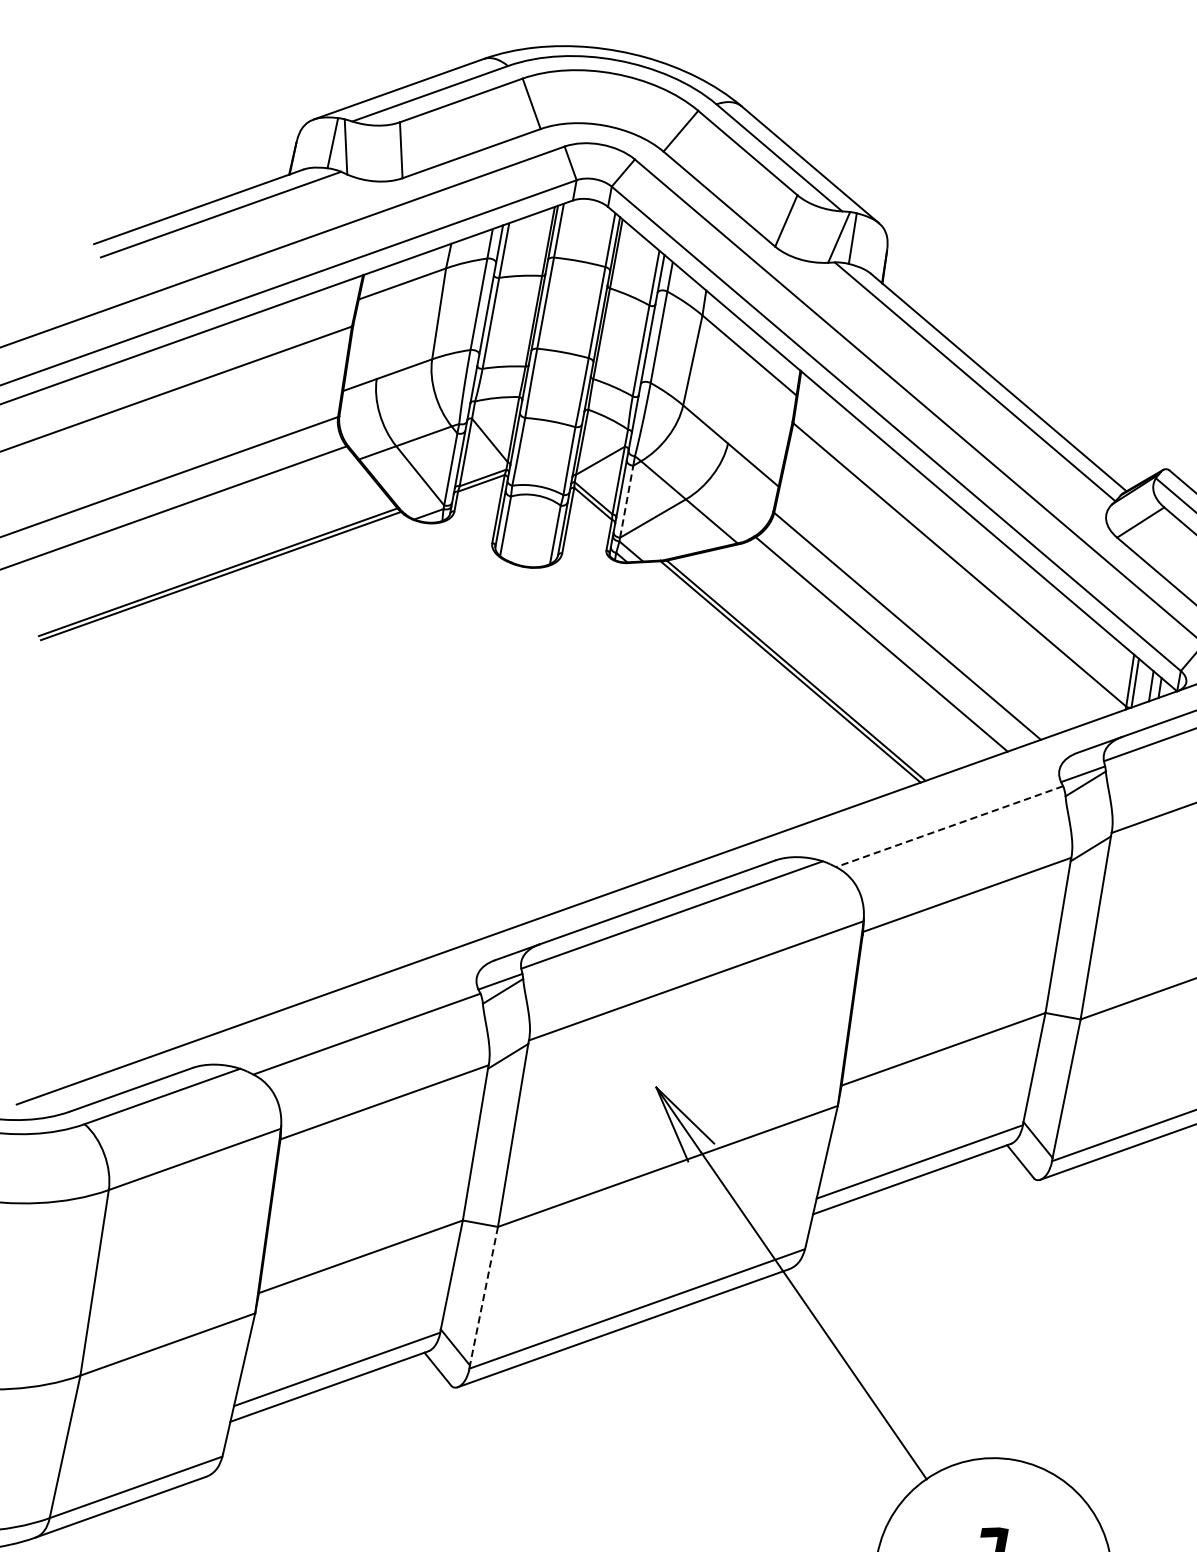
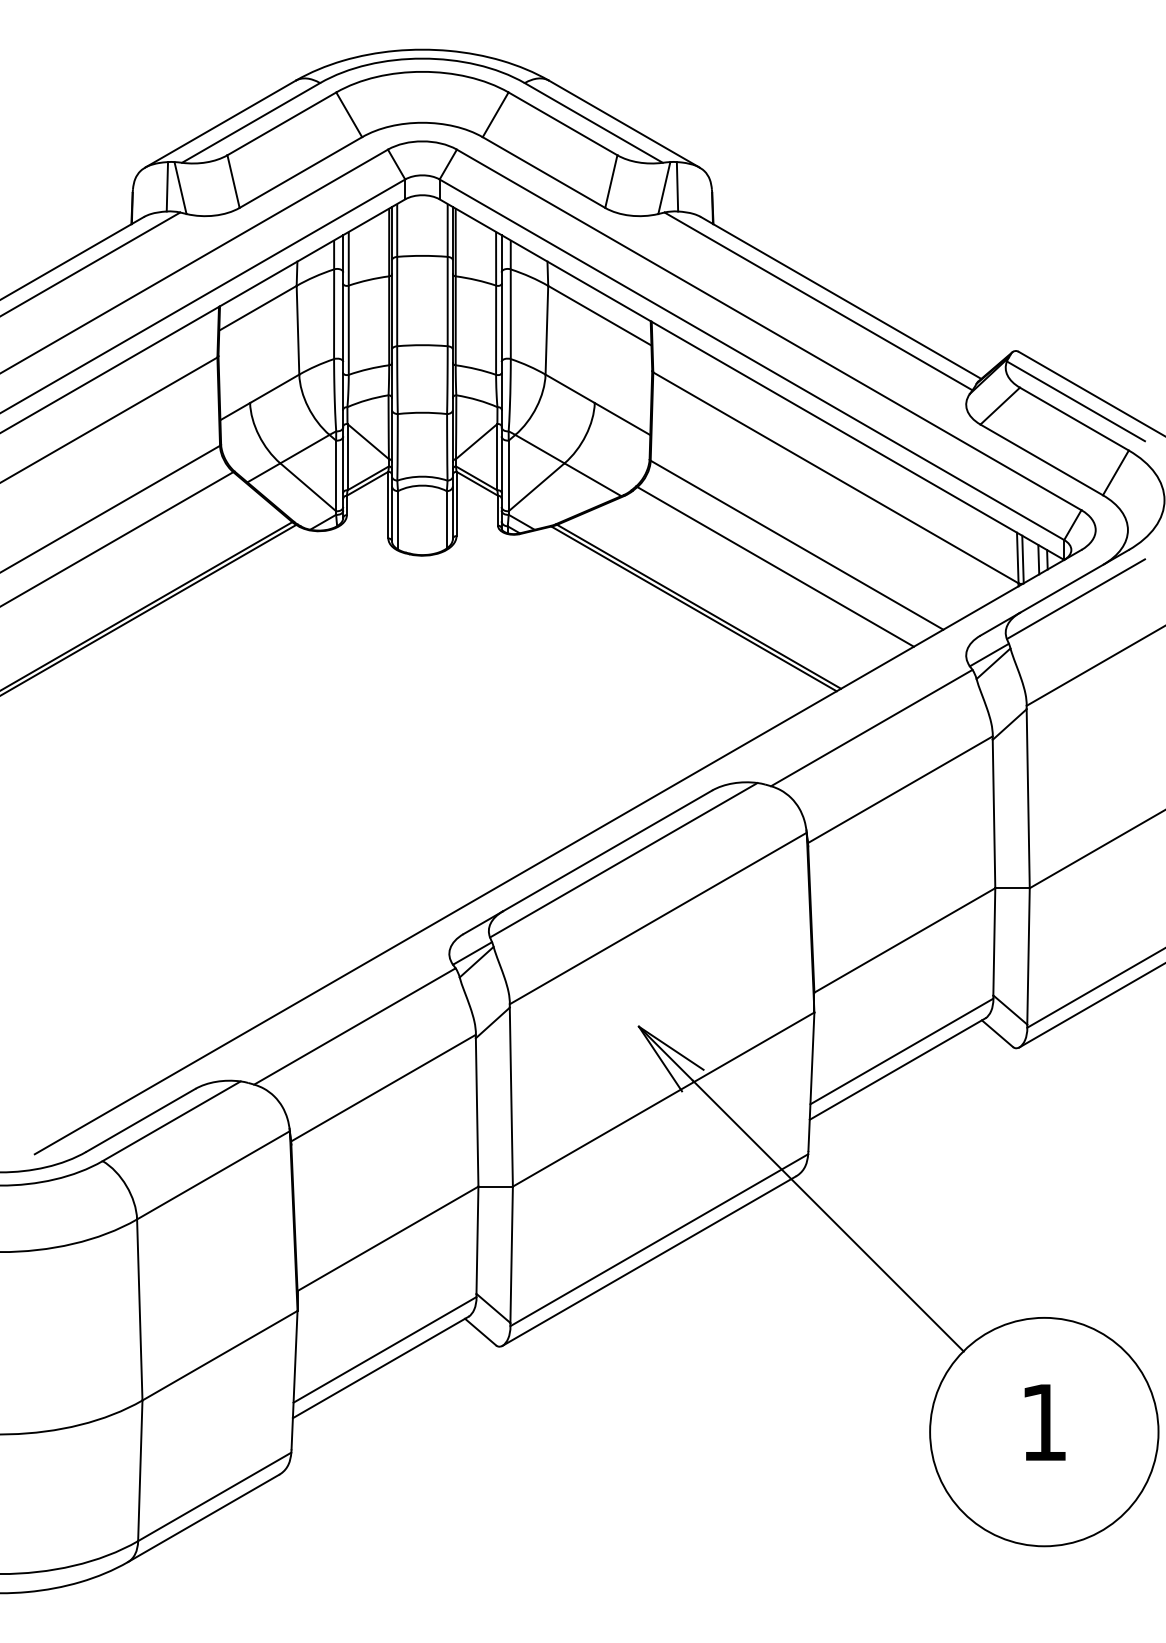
line: (626, 501) -> (508, 475), dashed -> solid
line: (949, 827) -> (871, 728), dashed -> solid
line: (483, 1296) -> (511, 1255), dashed -> solid

